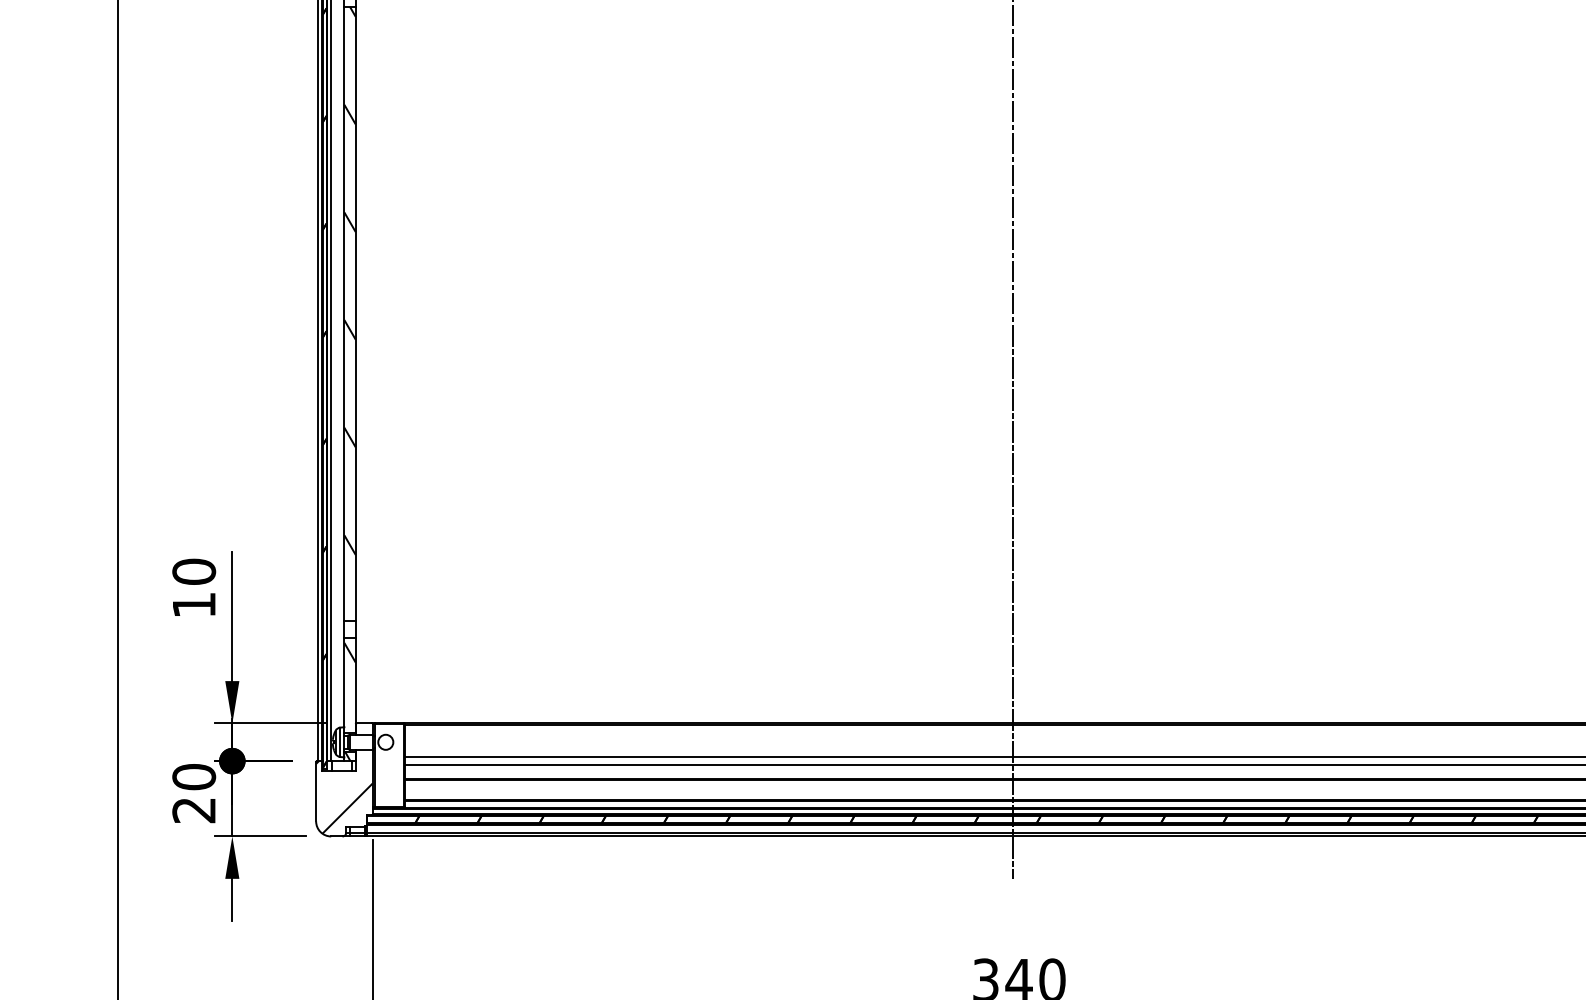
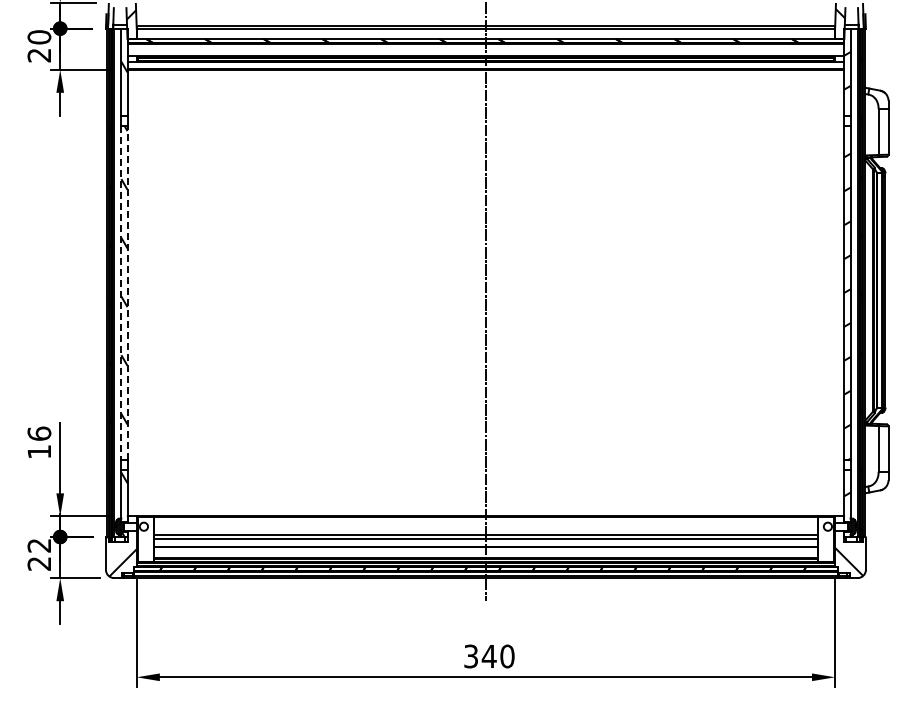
line: (355, 312) -> (127, 292), solid -> dashed
line: (344, 314) -> (121, 293), solid -> dashed
text: (194, 571) -> (39, 433), 10 -> 16
text: (194, 776) -> (39, 545), 20 -> 22

